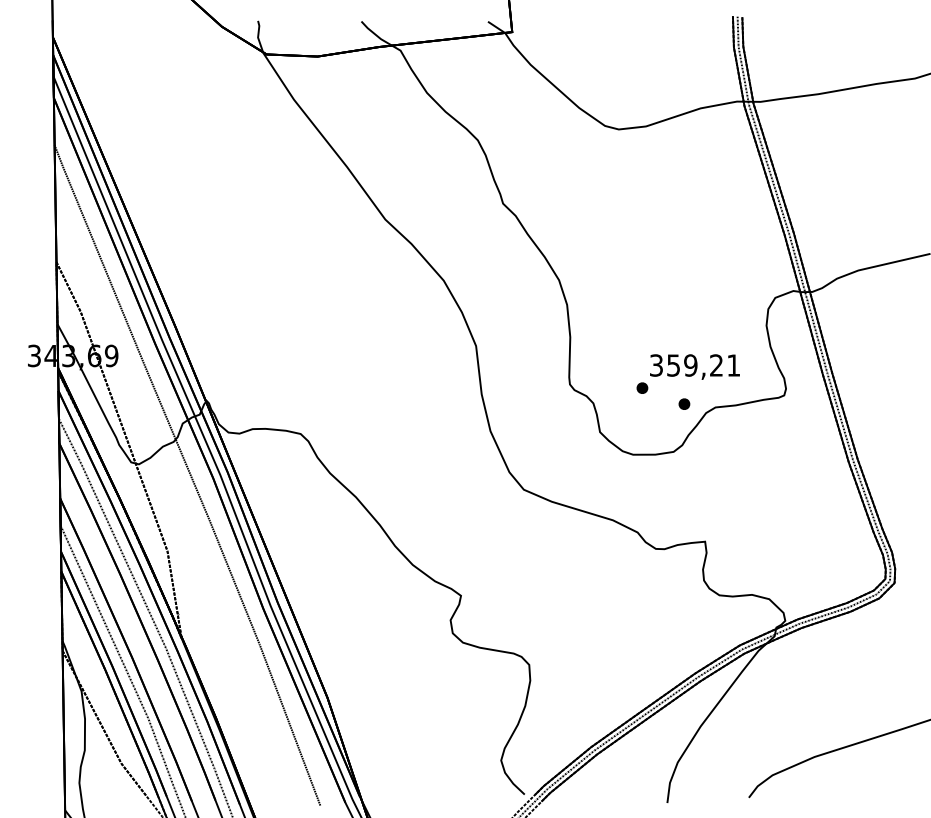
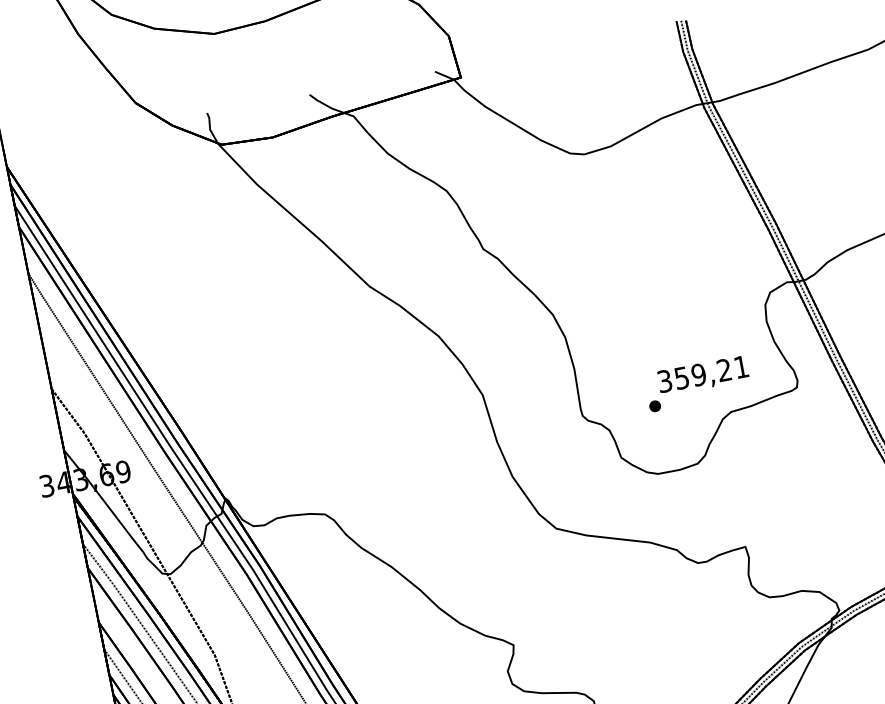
part: (684, 403) -> (699, 413), removed

